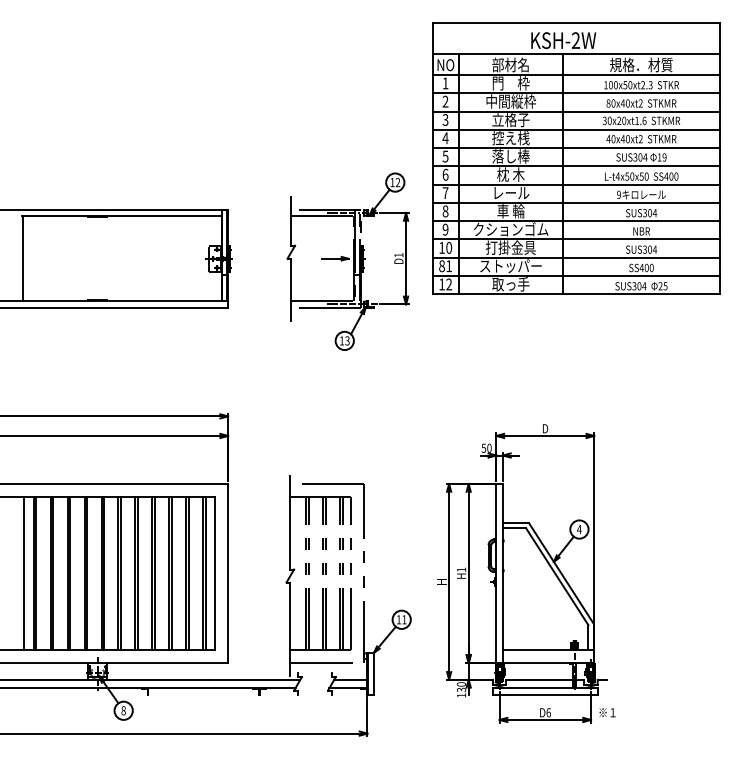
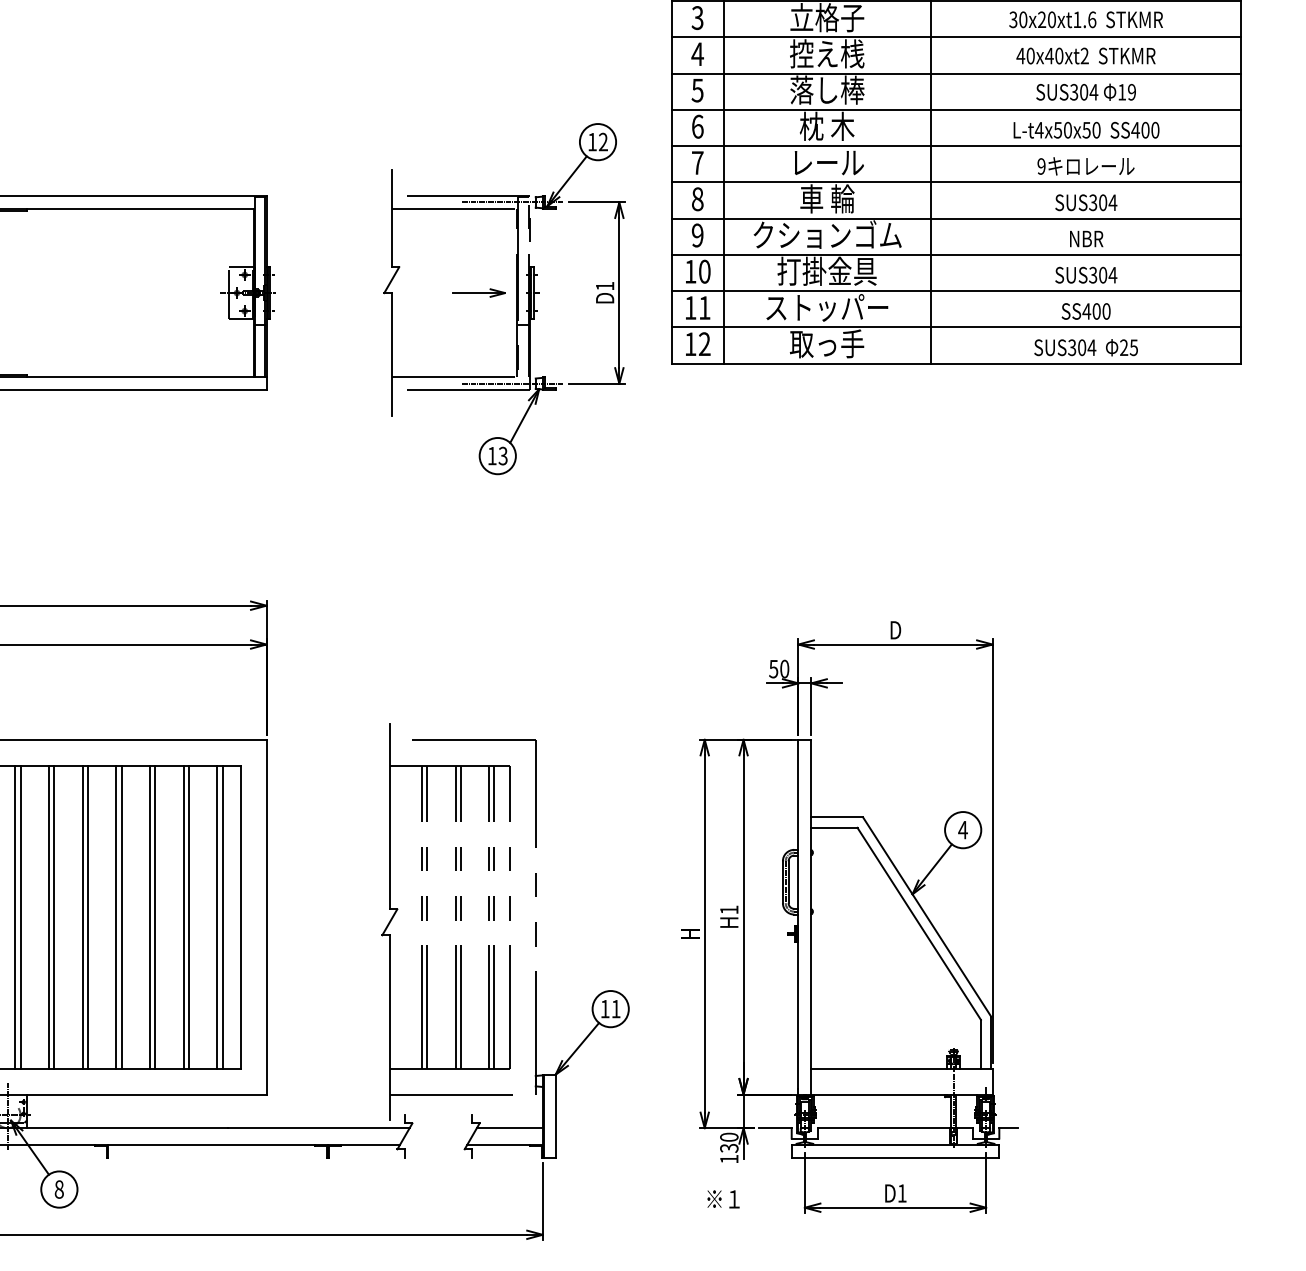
text: (441, 266) -> (689, 308), 81 -> 11
text: (548, 712) -> (901, 1192), D6 -> D1
text: (607, 712) -> (723, 1198), moved

